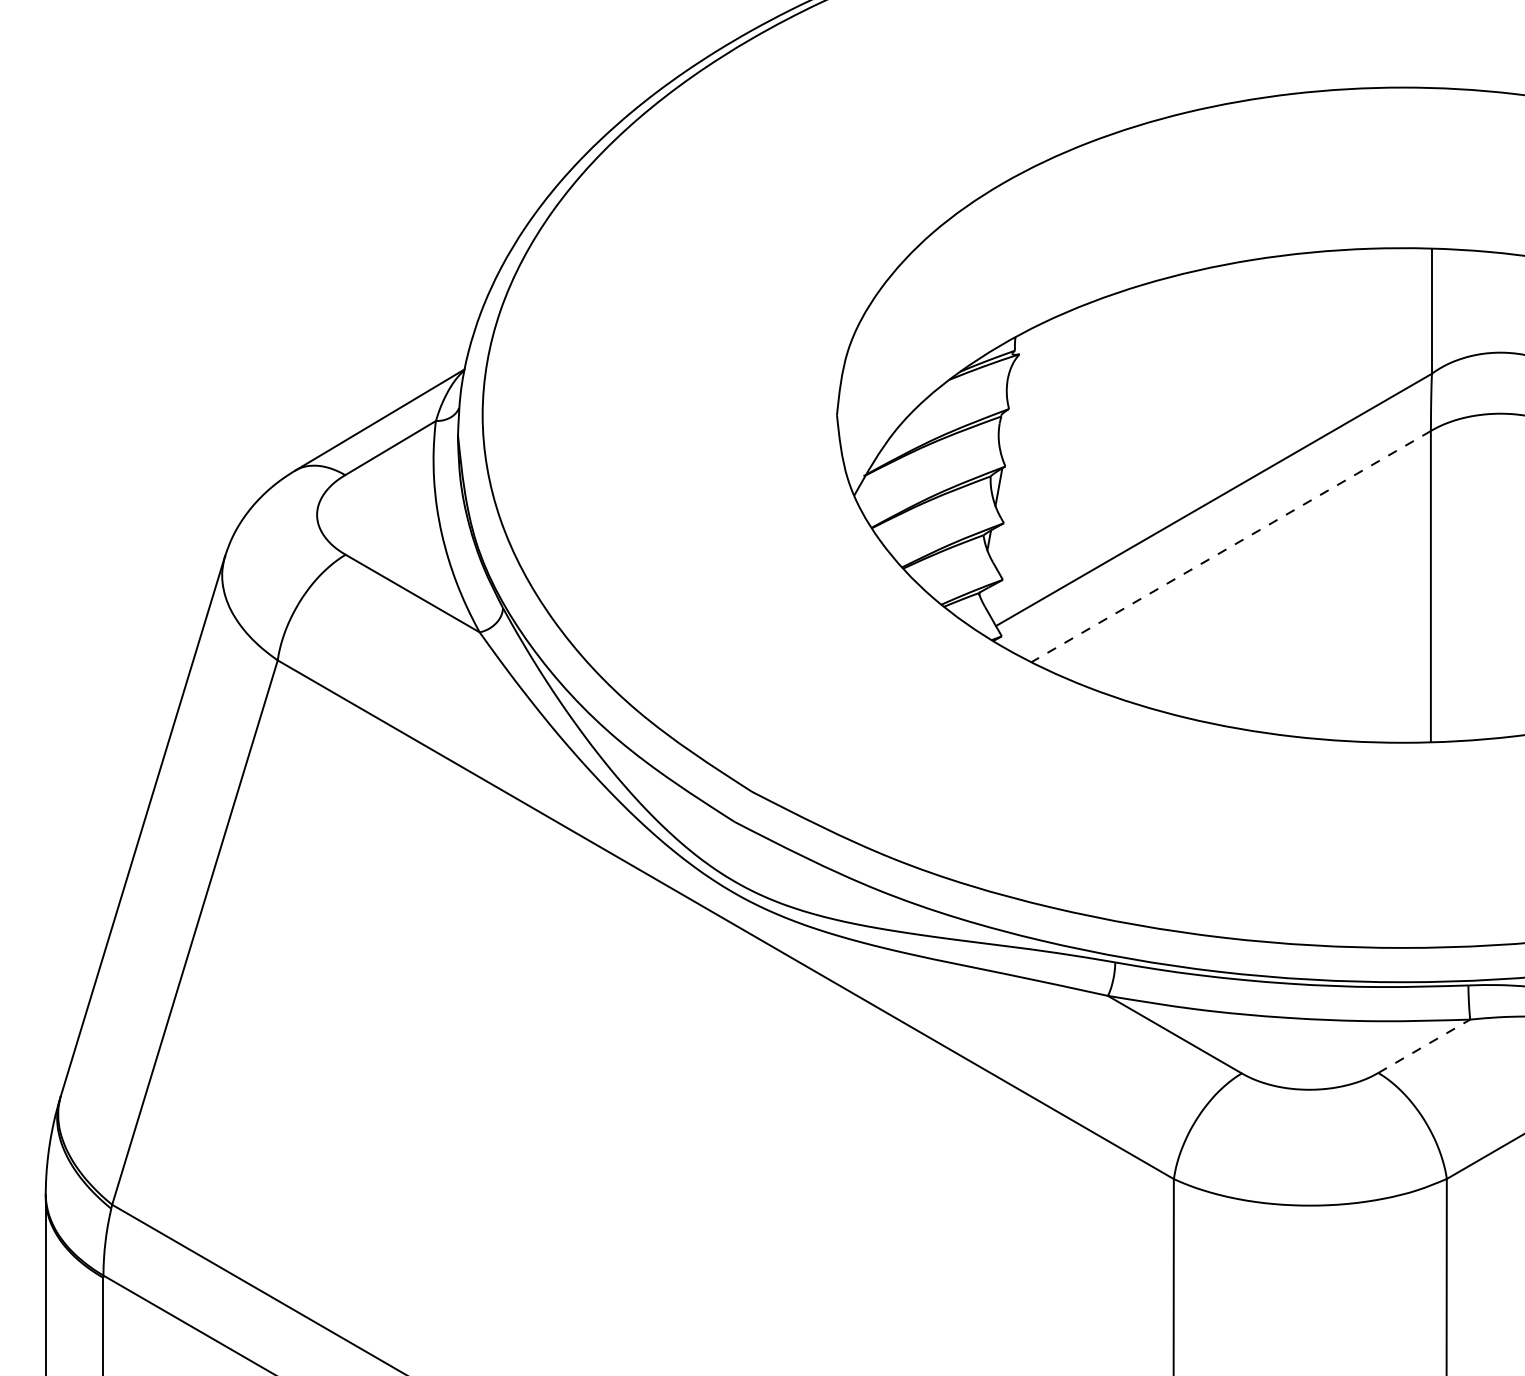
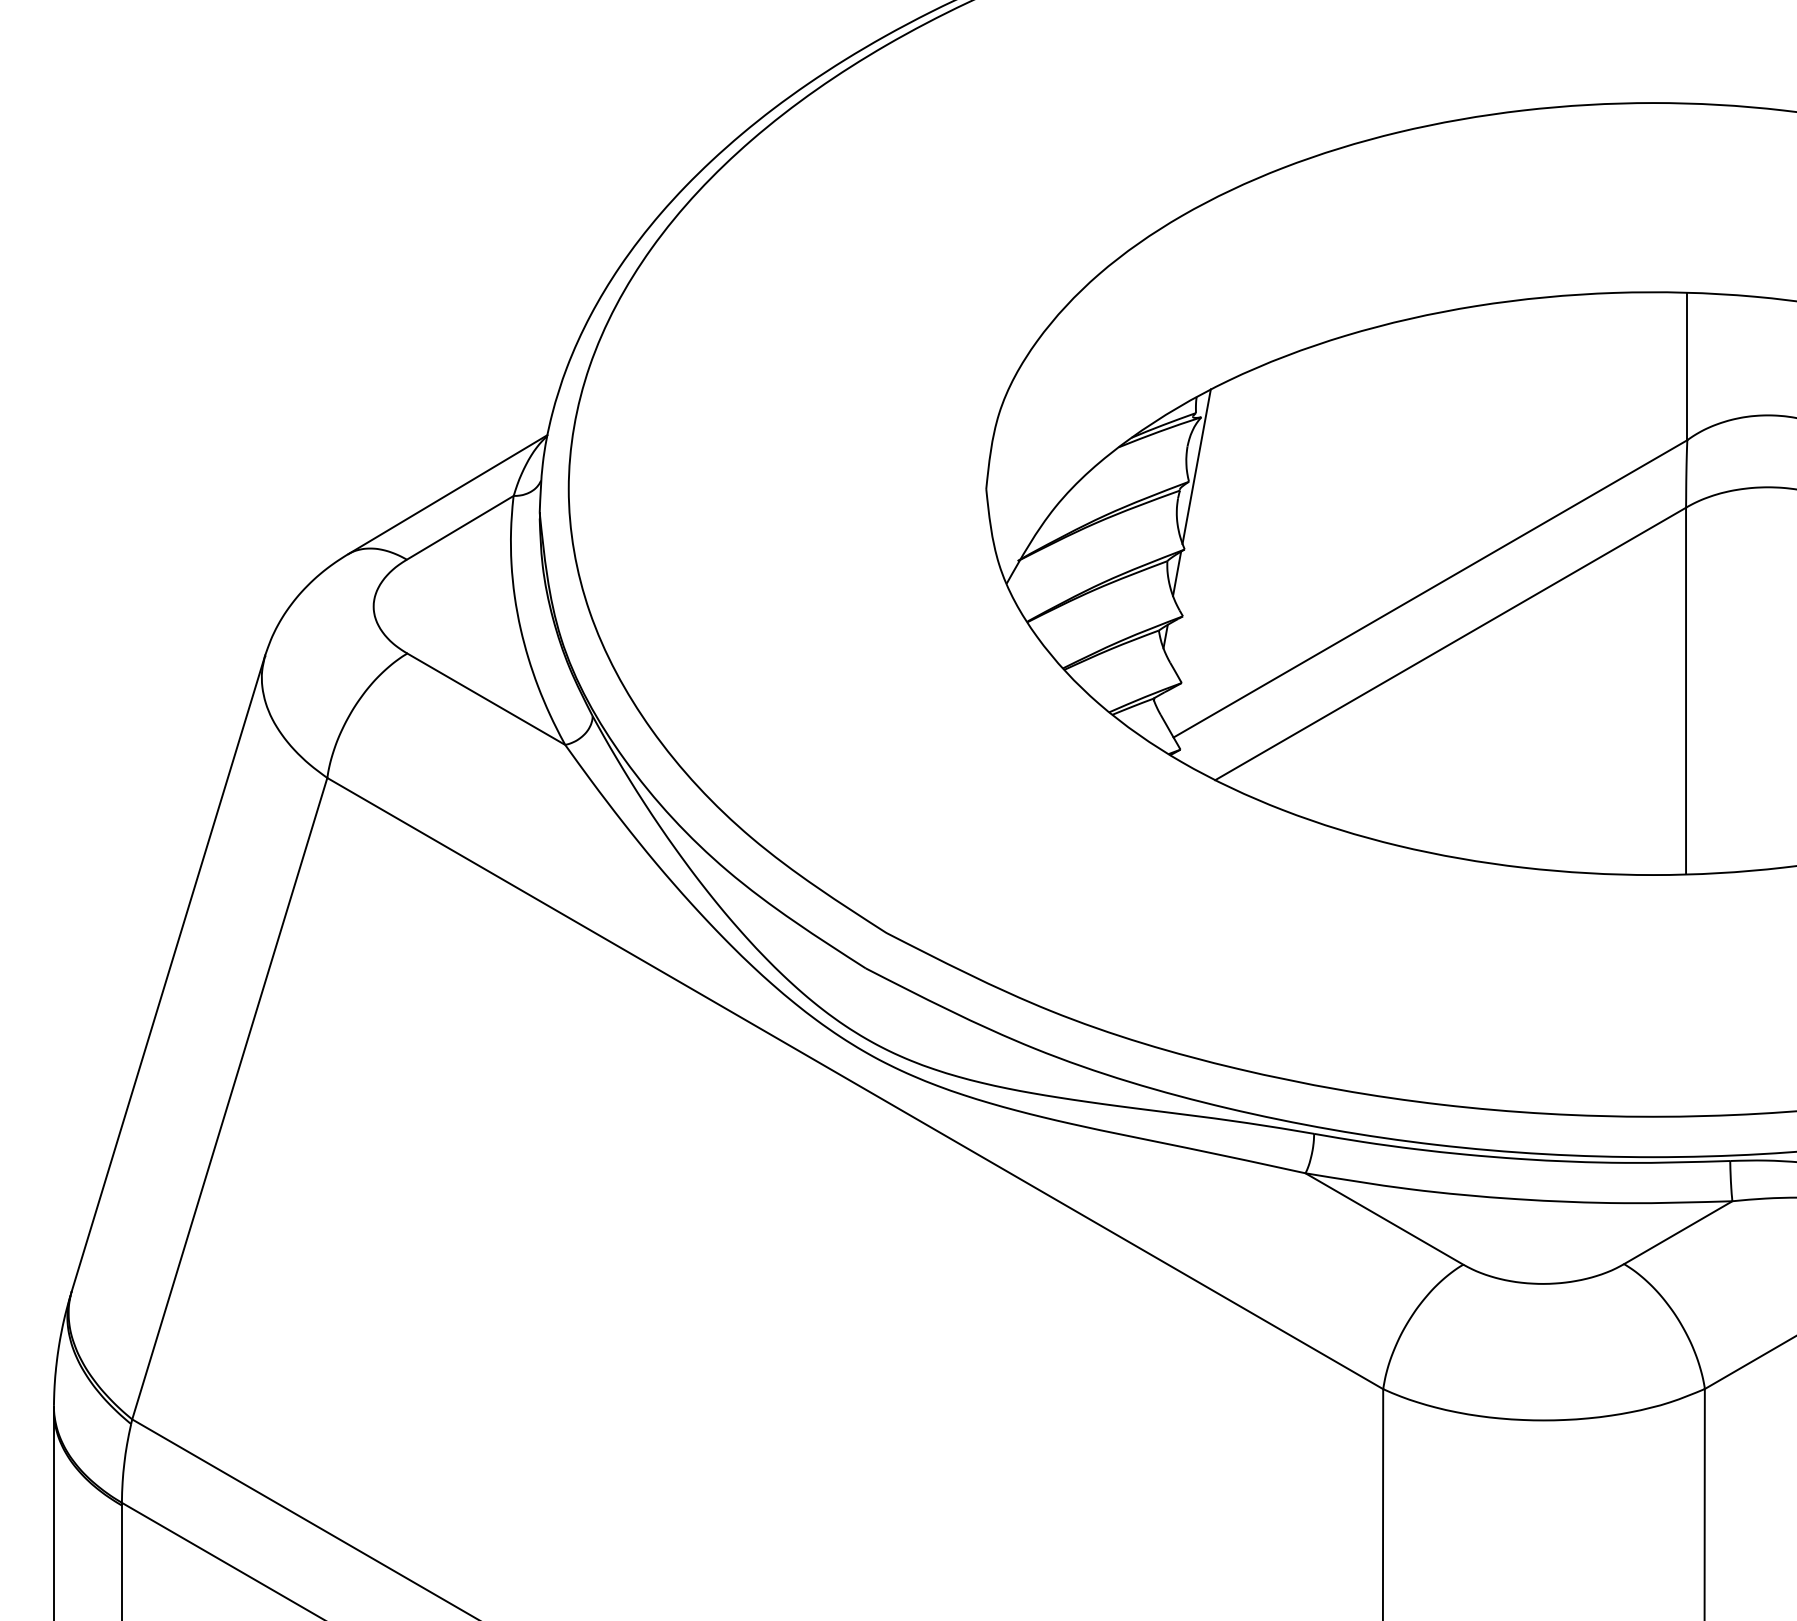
line: (1015, 395) -> (1196, 465), added
line: (1231, 546) -> (1451, 643), dashed -> solid
line: (1424, 1046) -> (1678, 1232), dashed -> solid

